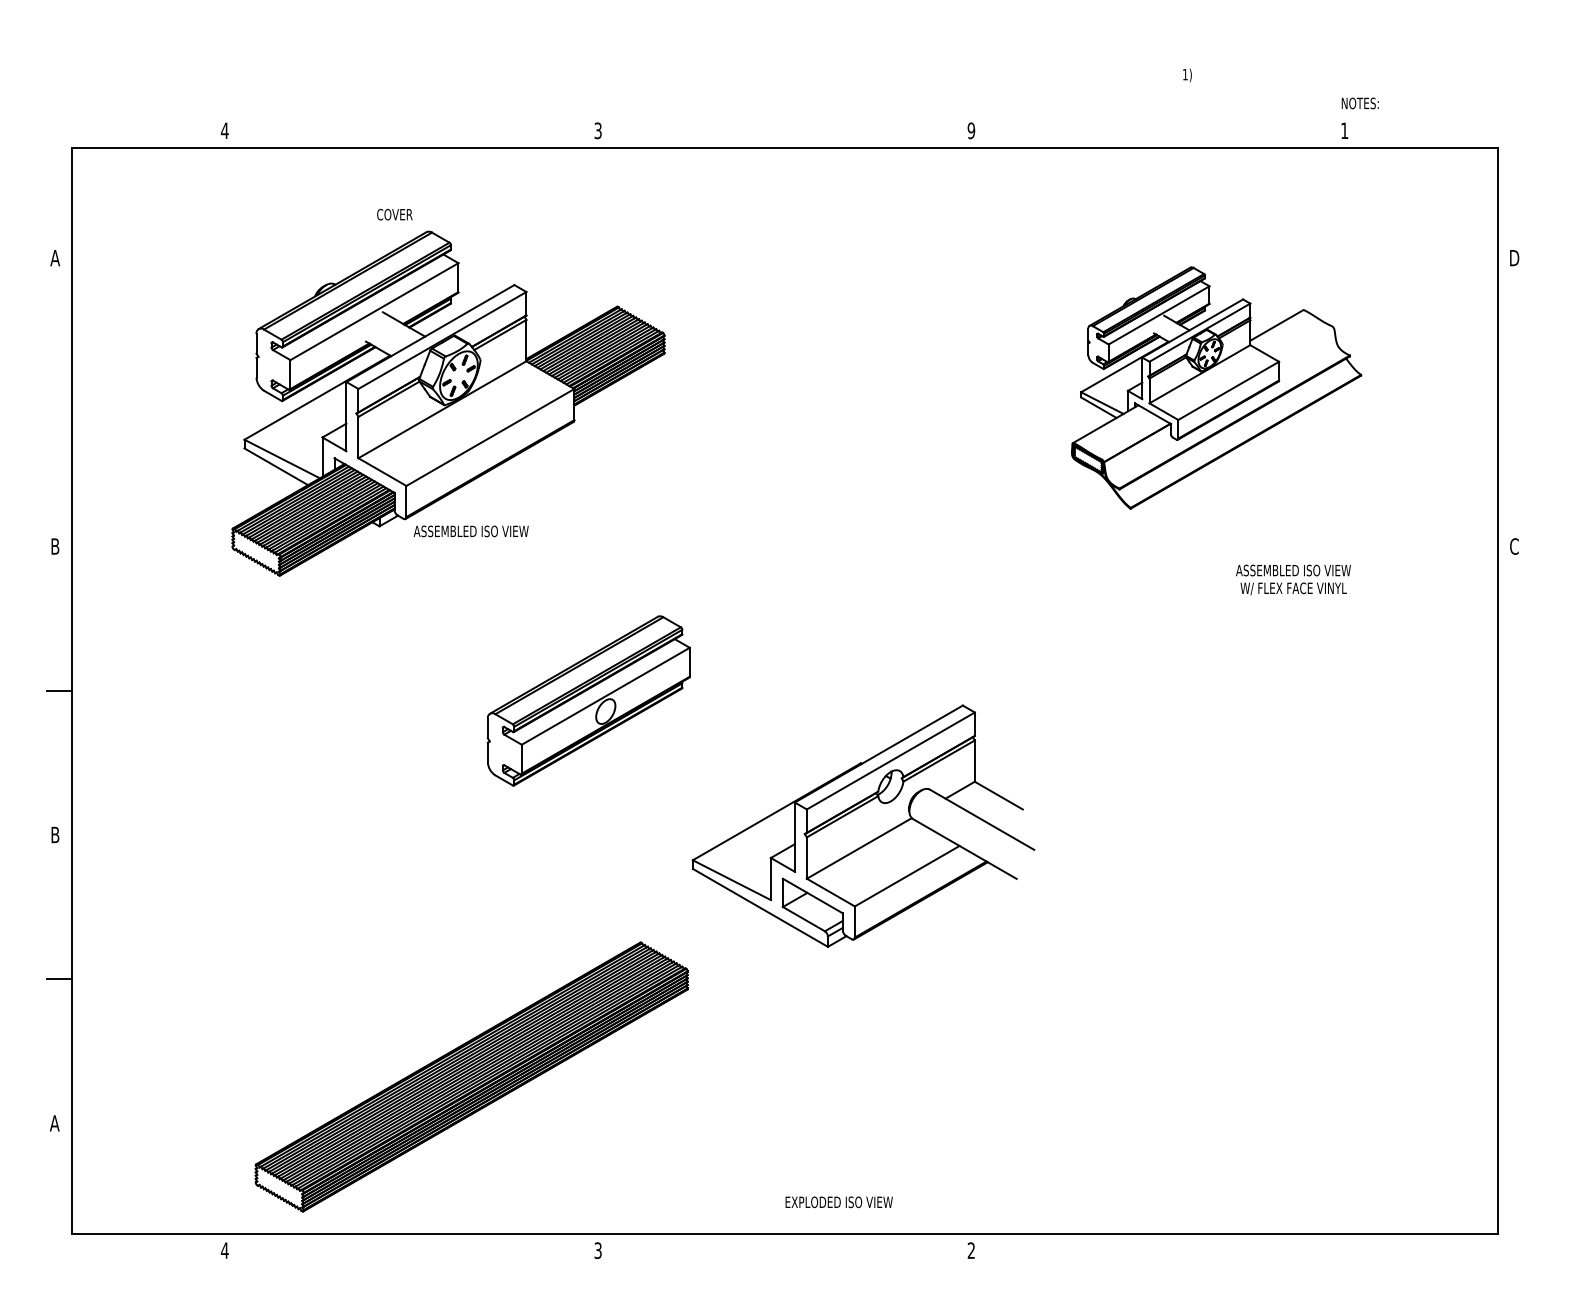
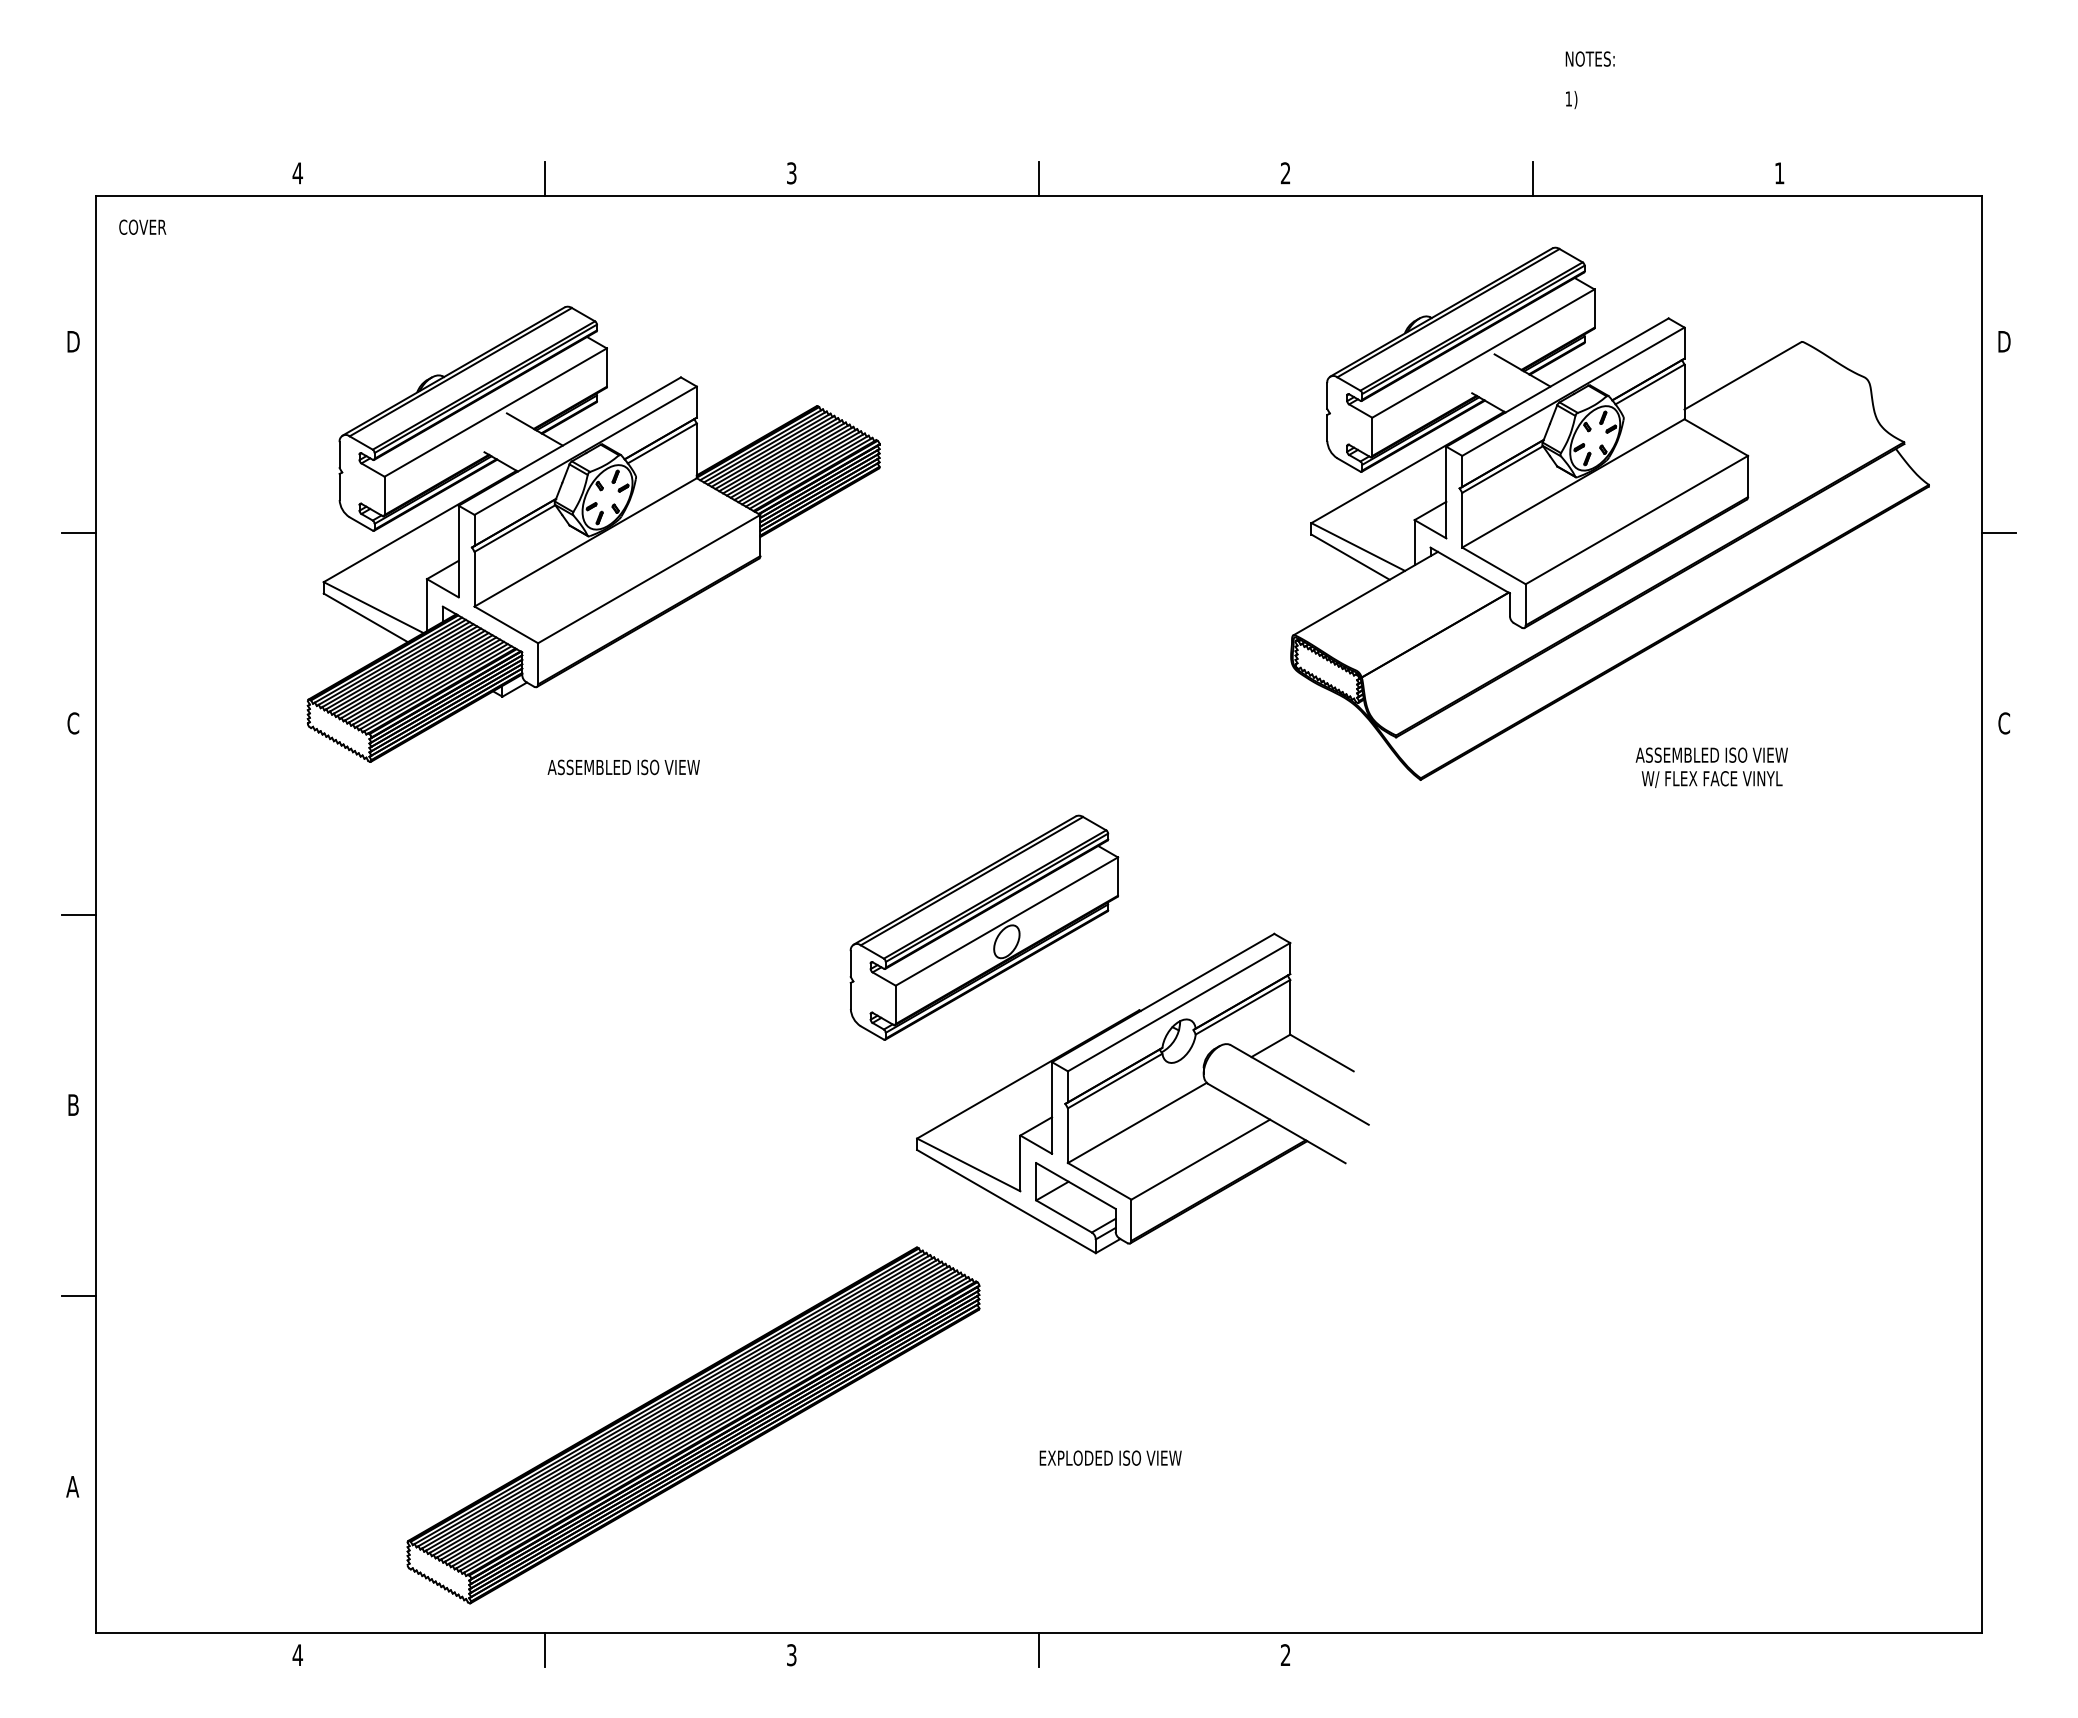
text: (1359, 103) -> (1589, 58), moved
text: (971, 130) -> (1285, 173), 9 -> 2
line: (412, 135) -> (545, 179), added
line: (785, 135) -> (1039, 179), added
line: (1157, 135) -> (1532, 179), added
text: (394, 214) -> (142, 226), moved
text: (54, 257) -> (72, 341), A -> D
part: (1216, 387) -> (1609, 513), size x1.67
line: (59, 402) -> (79, 532), added
line: (1510, 402) -> (1998, 532), added
text: (471, 531) -> (623, 767), moved
text: (55, 546) -> (73, 723), B -> C
part: (588, 700) -> (984, 927), moved
part: (471, 1077) -> (693, 1425), moved
text: (839, 1201) -> (1110, 1457), moved
line: (412, 1246) -> (545, 1649), added
line: (785, 1246) -> (1039, 1649), added

